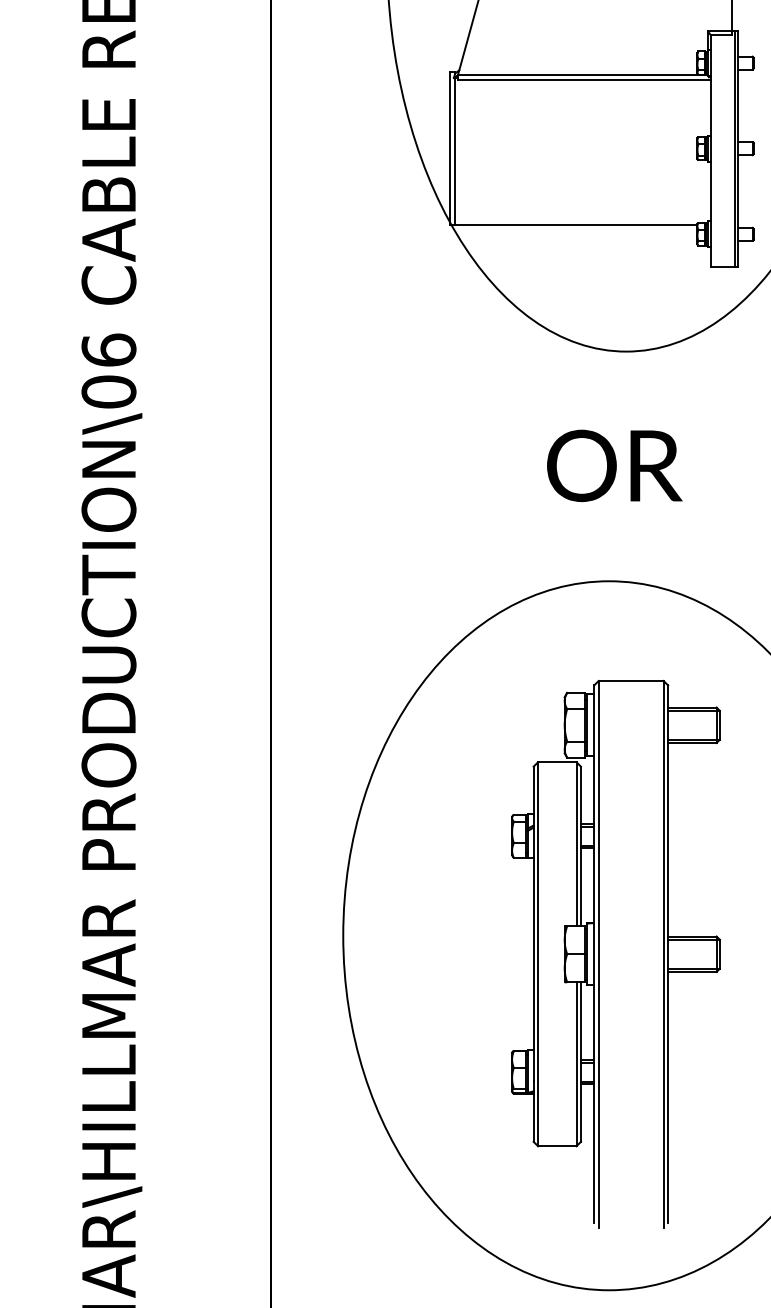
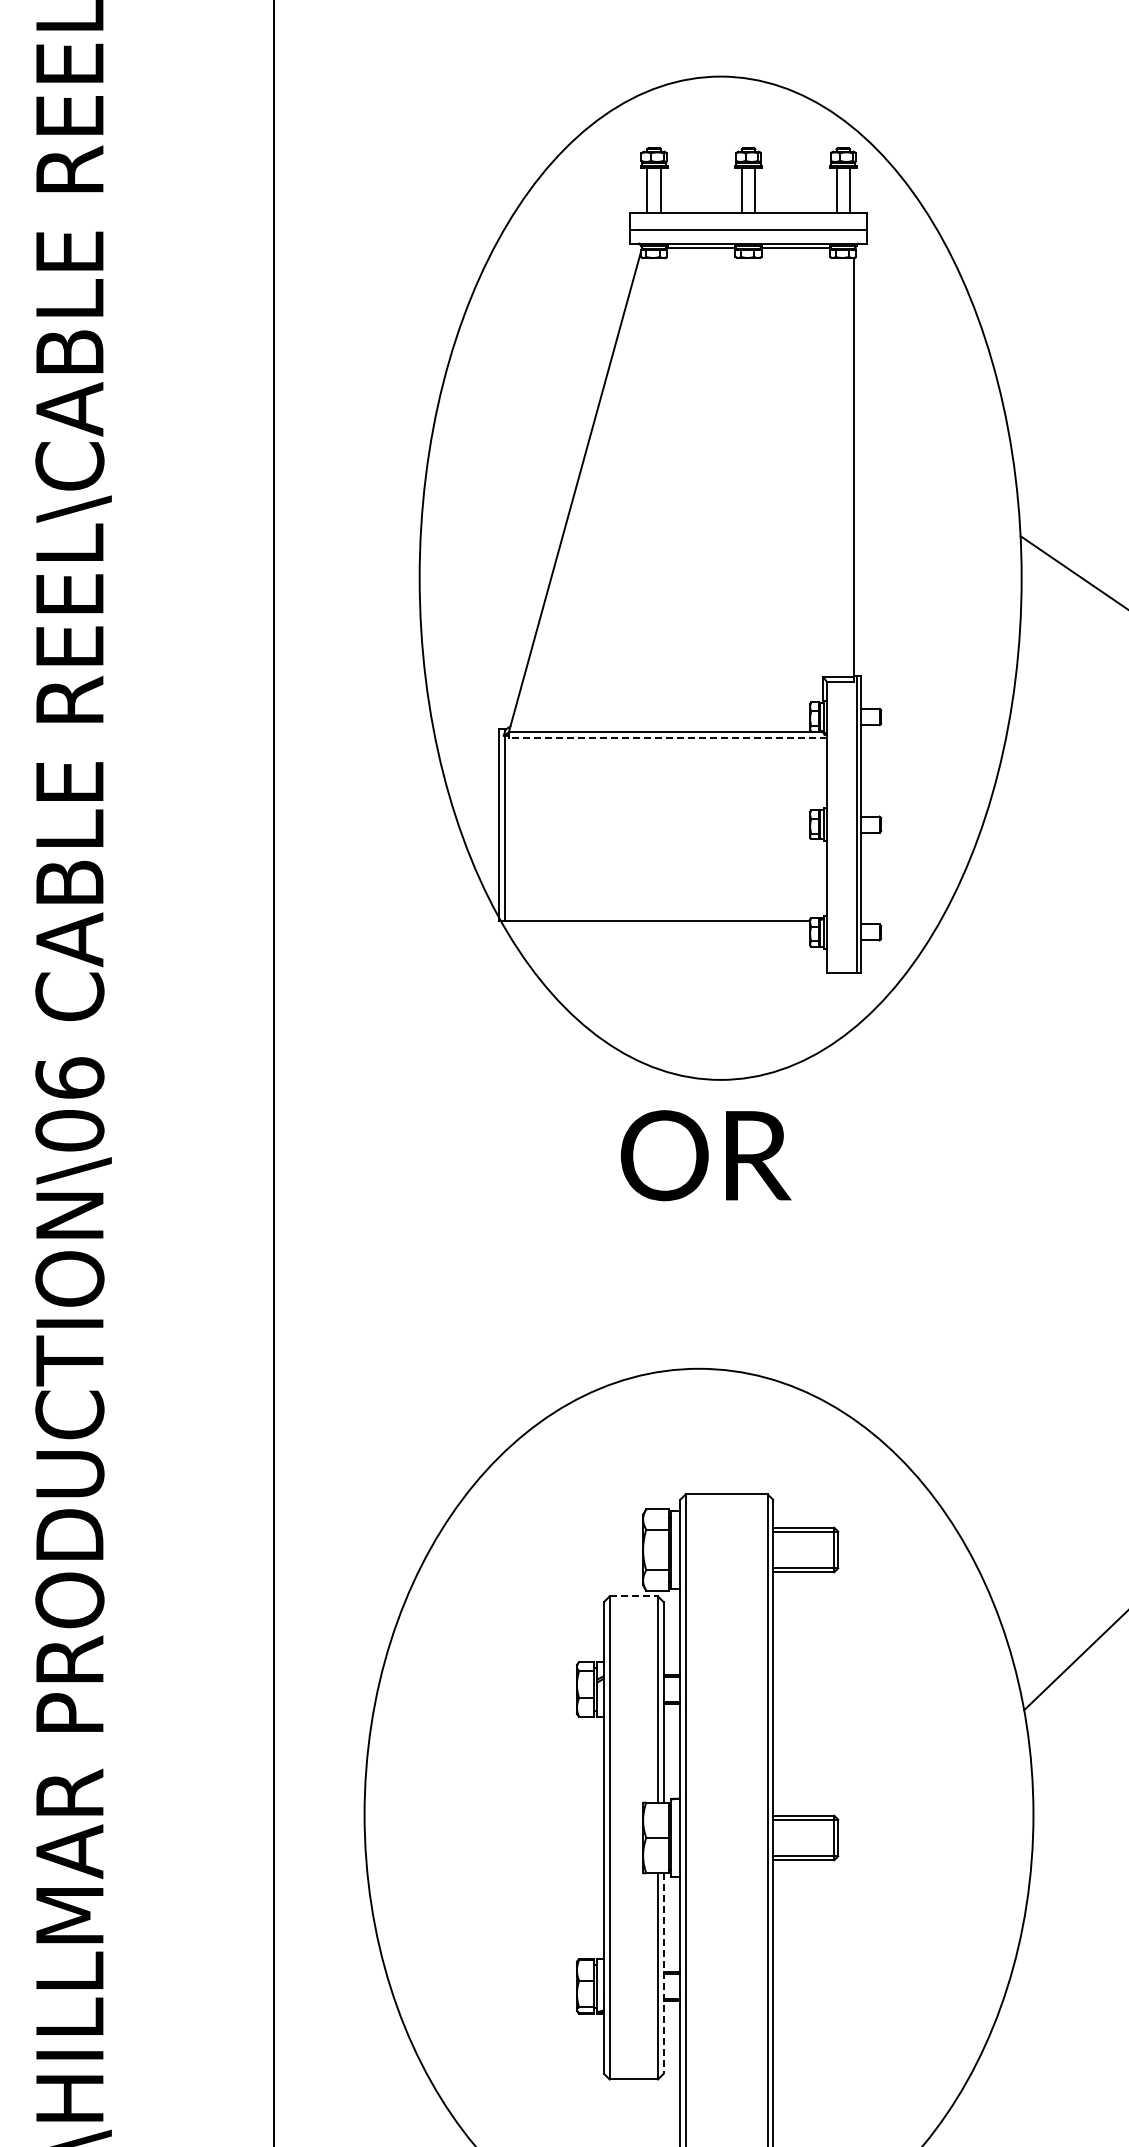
line: (584, 80) -> (667, 738), solid -> dashed
text: (614, 465) -> (705, 1155), moved
line: (557, 762) -> (634, 1596), solid -> dashed
line: (580, 1062) -> (663, 1974), solid -> dashed

